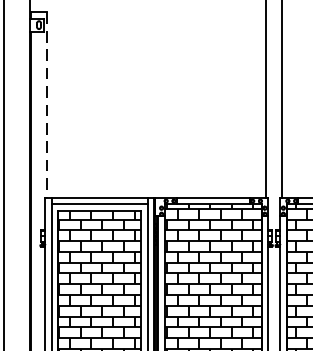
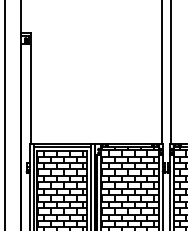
line: (46, 105) -> (30, 88), dashed -> solid

